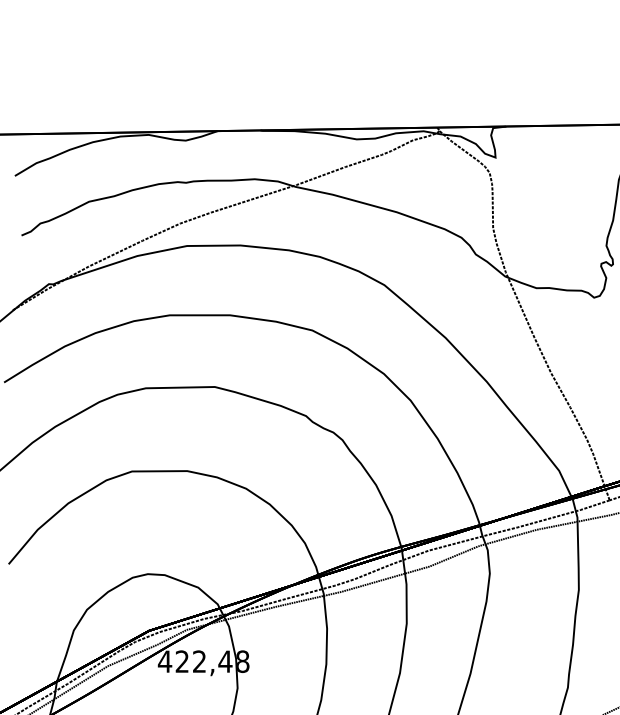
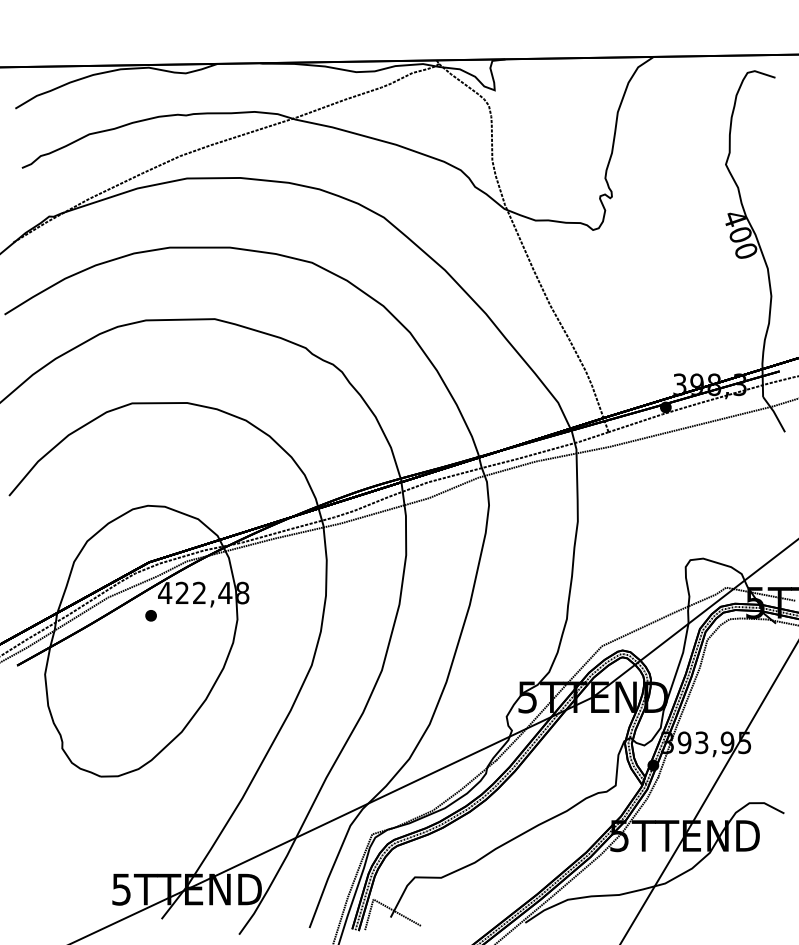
part: (150, 684) -> (150, 615), added

